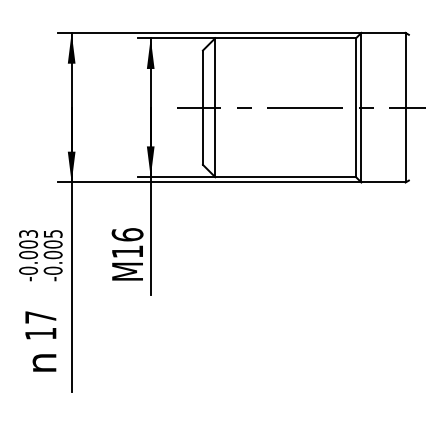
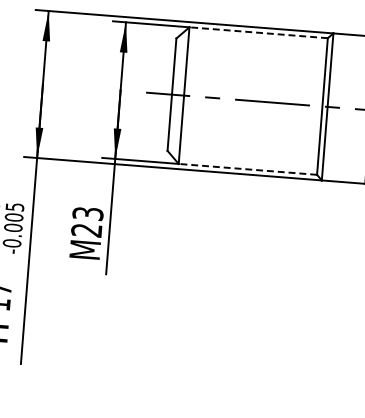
line: (285, 38) -> (258, 33), solid -> dashed
line: (285, 177) -> (247, 169), solid -> dashed
text: (127, 243) -> (87, 222), M16 -> M23

